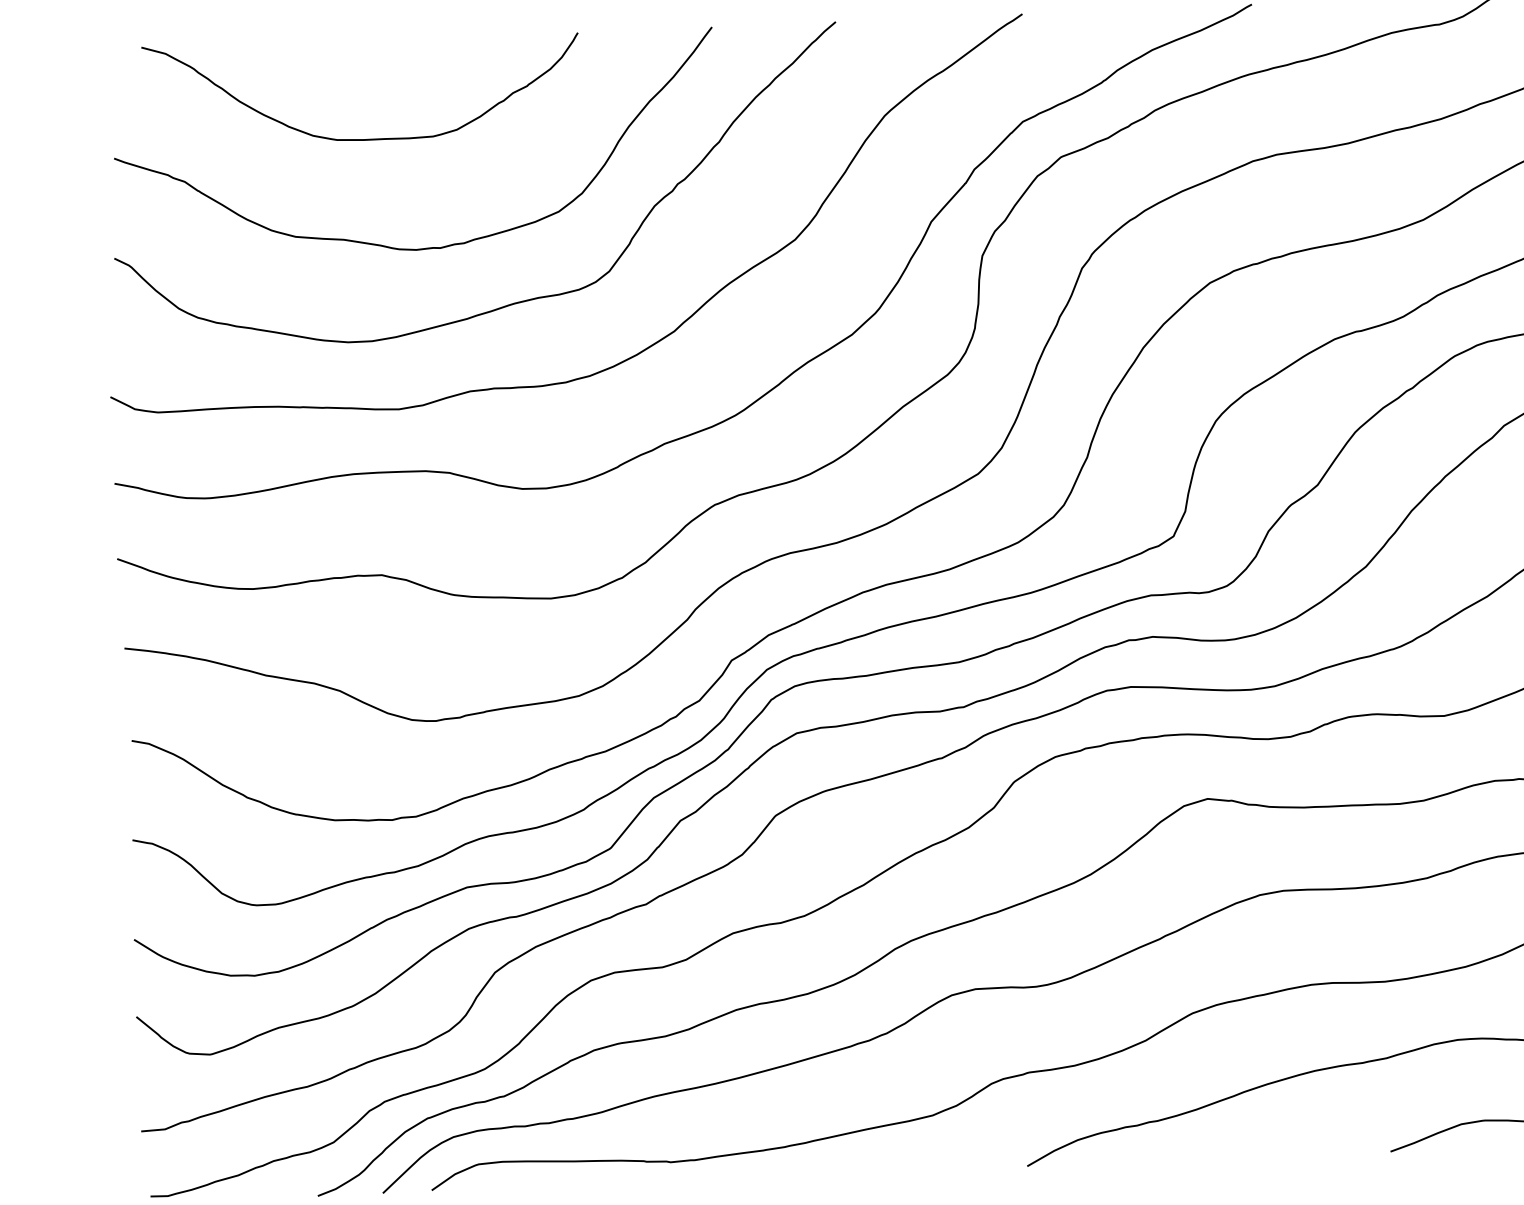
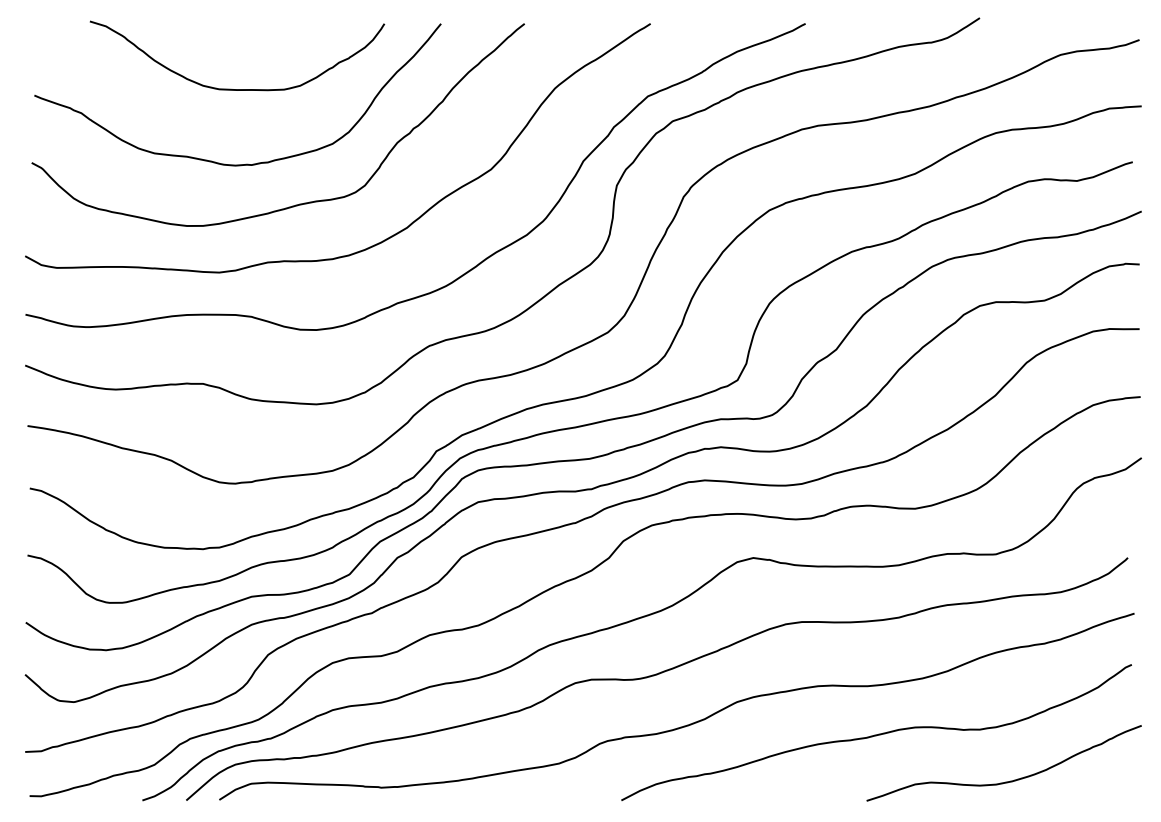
curve: (355, 138) -> (231, 88), moved

